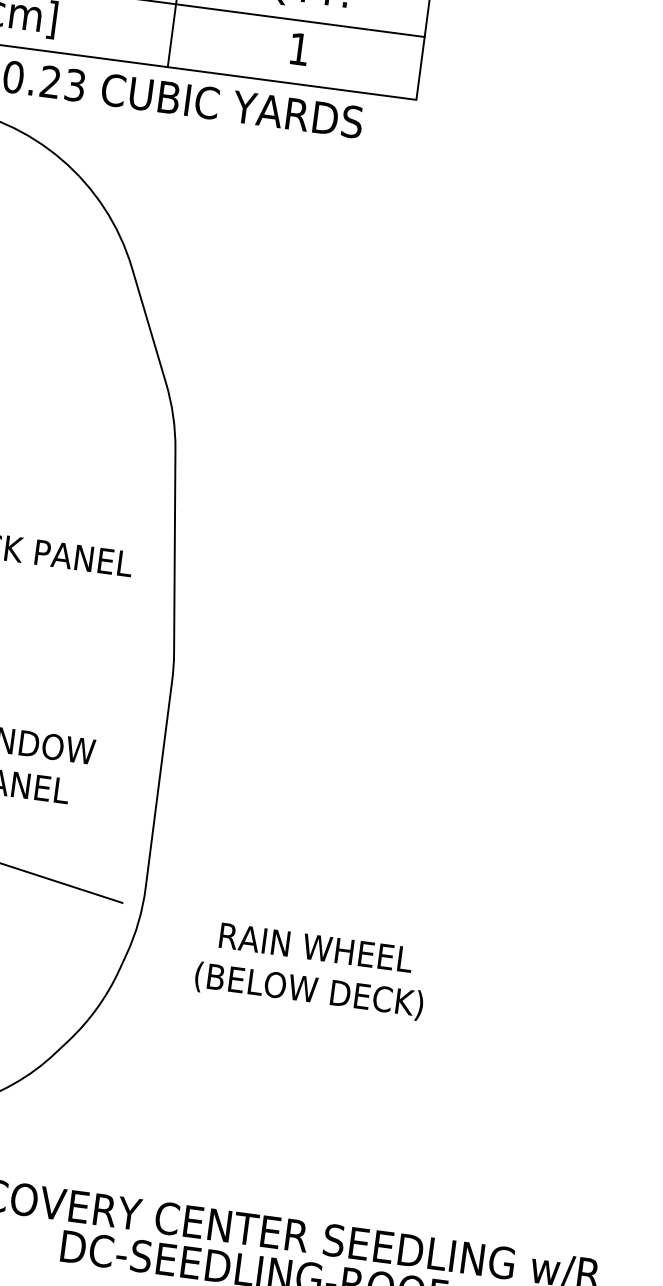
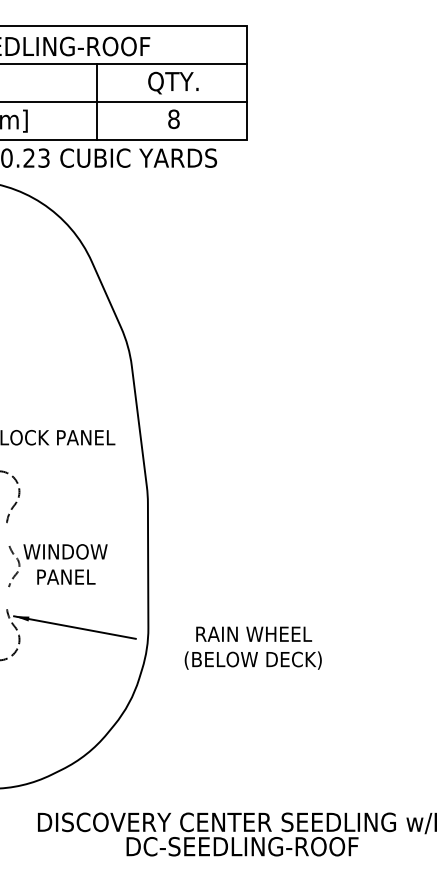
text: (298, 49) -> (173, 119), 1 -> 8
text: (310, 969) -> (252, 647), moved

